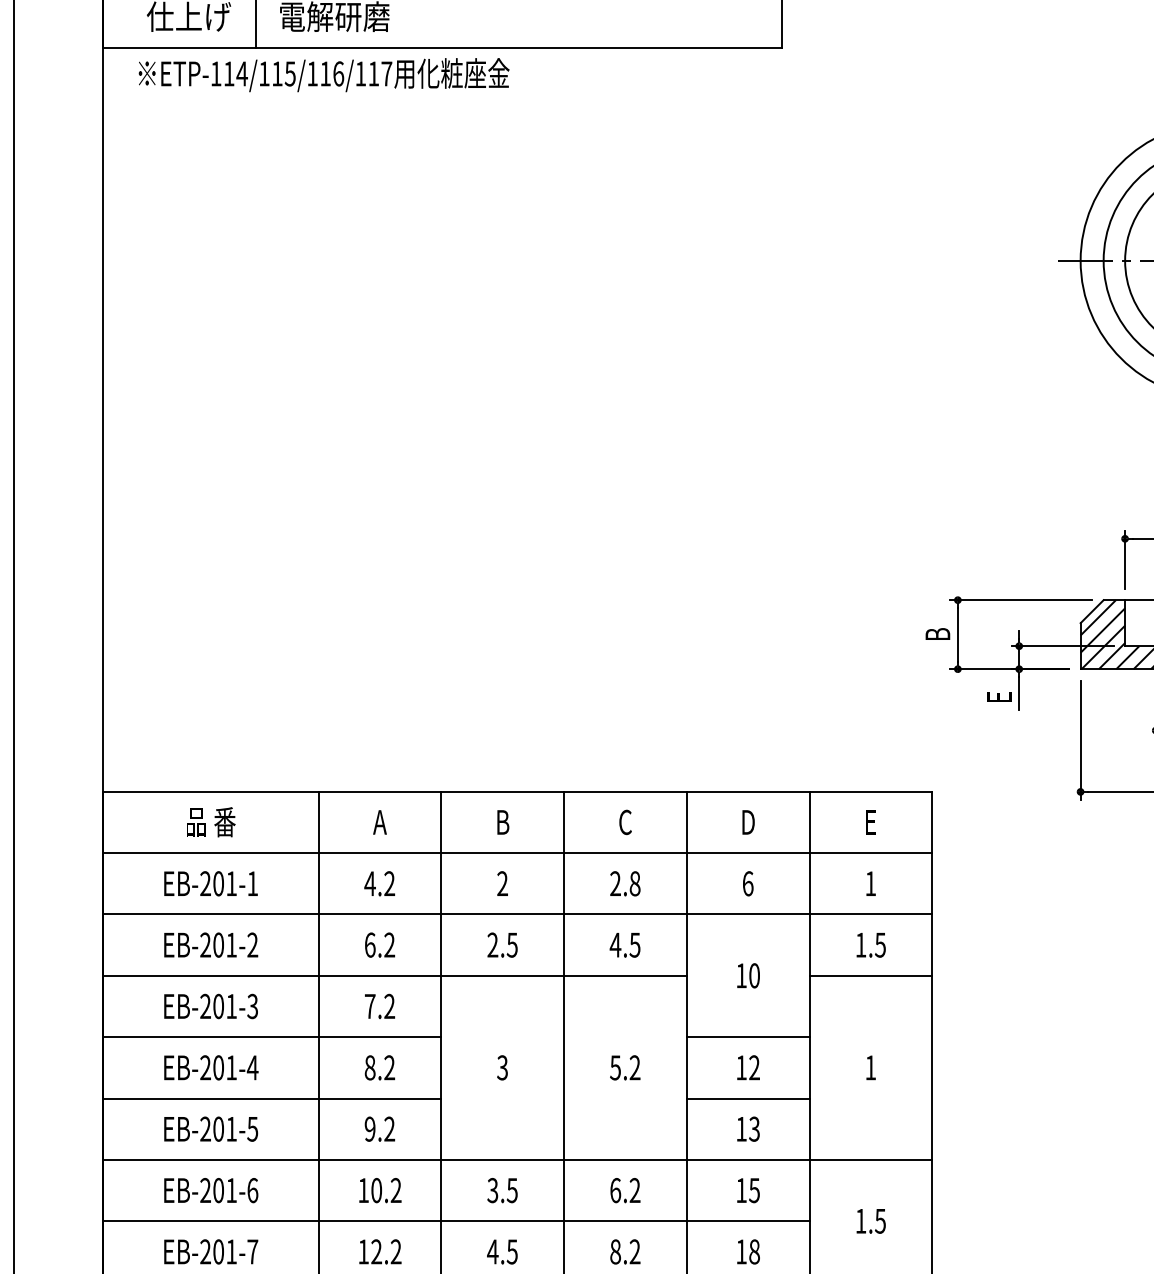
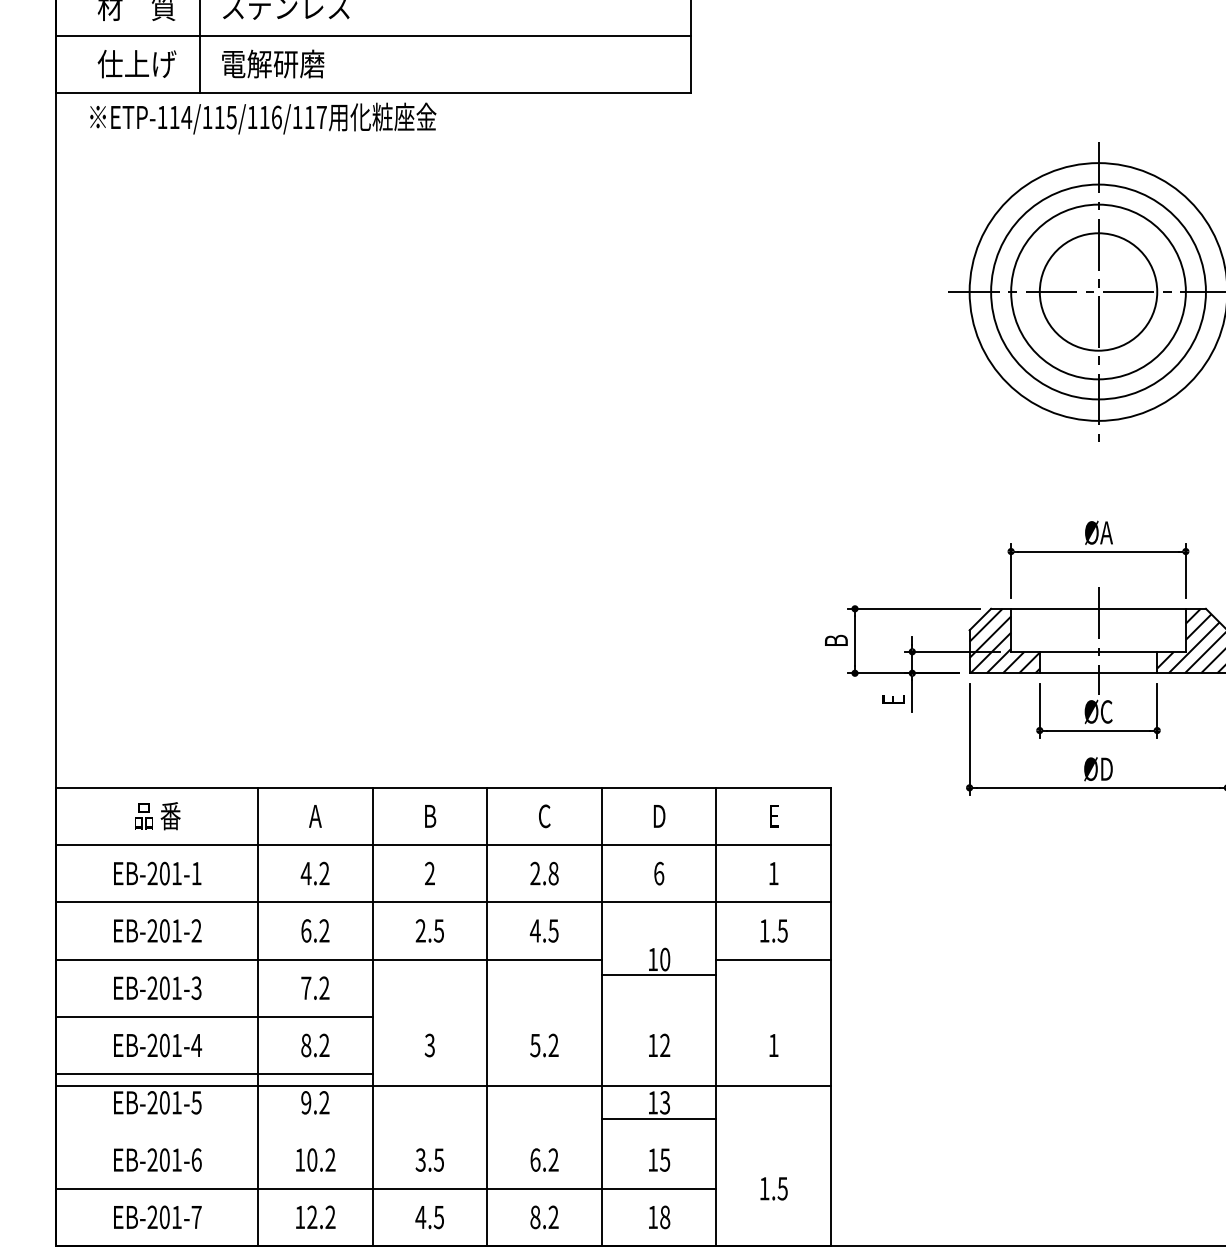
line: (747, 1036) -> (658, 974), moved
line: (747, 1098) -> (658, 1119), moved
line: (517, 1159) -> (443, 1086), moved

